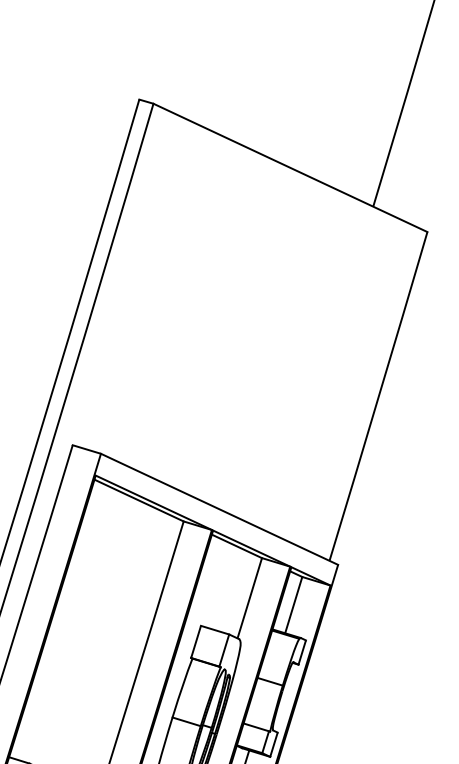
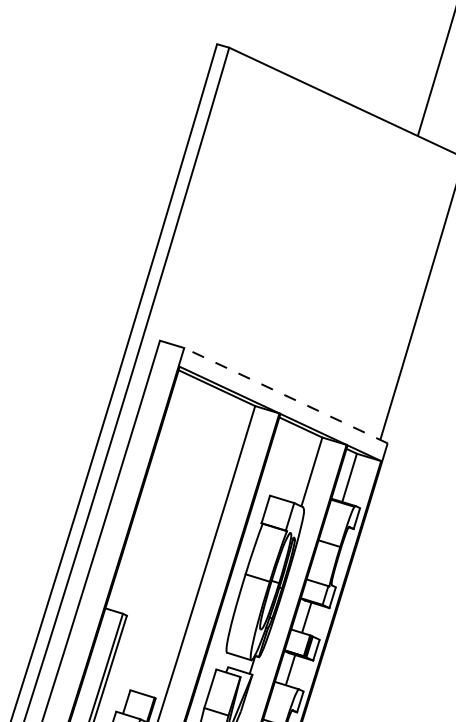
line: (219, 509) -> (285, 395), solid -> dashed

